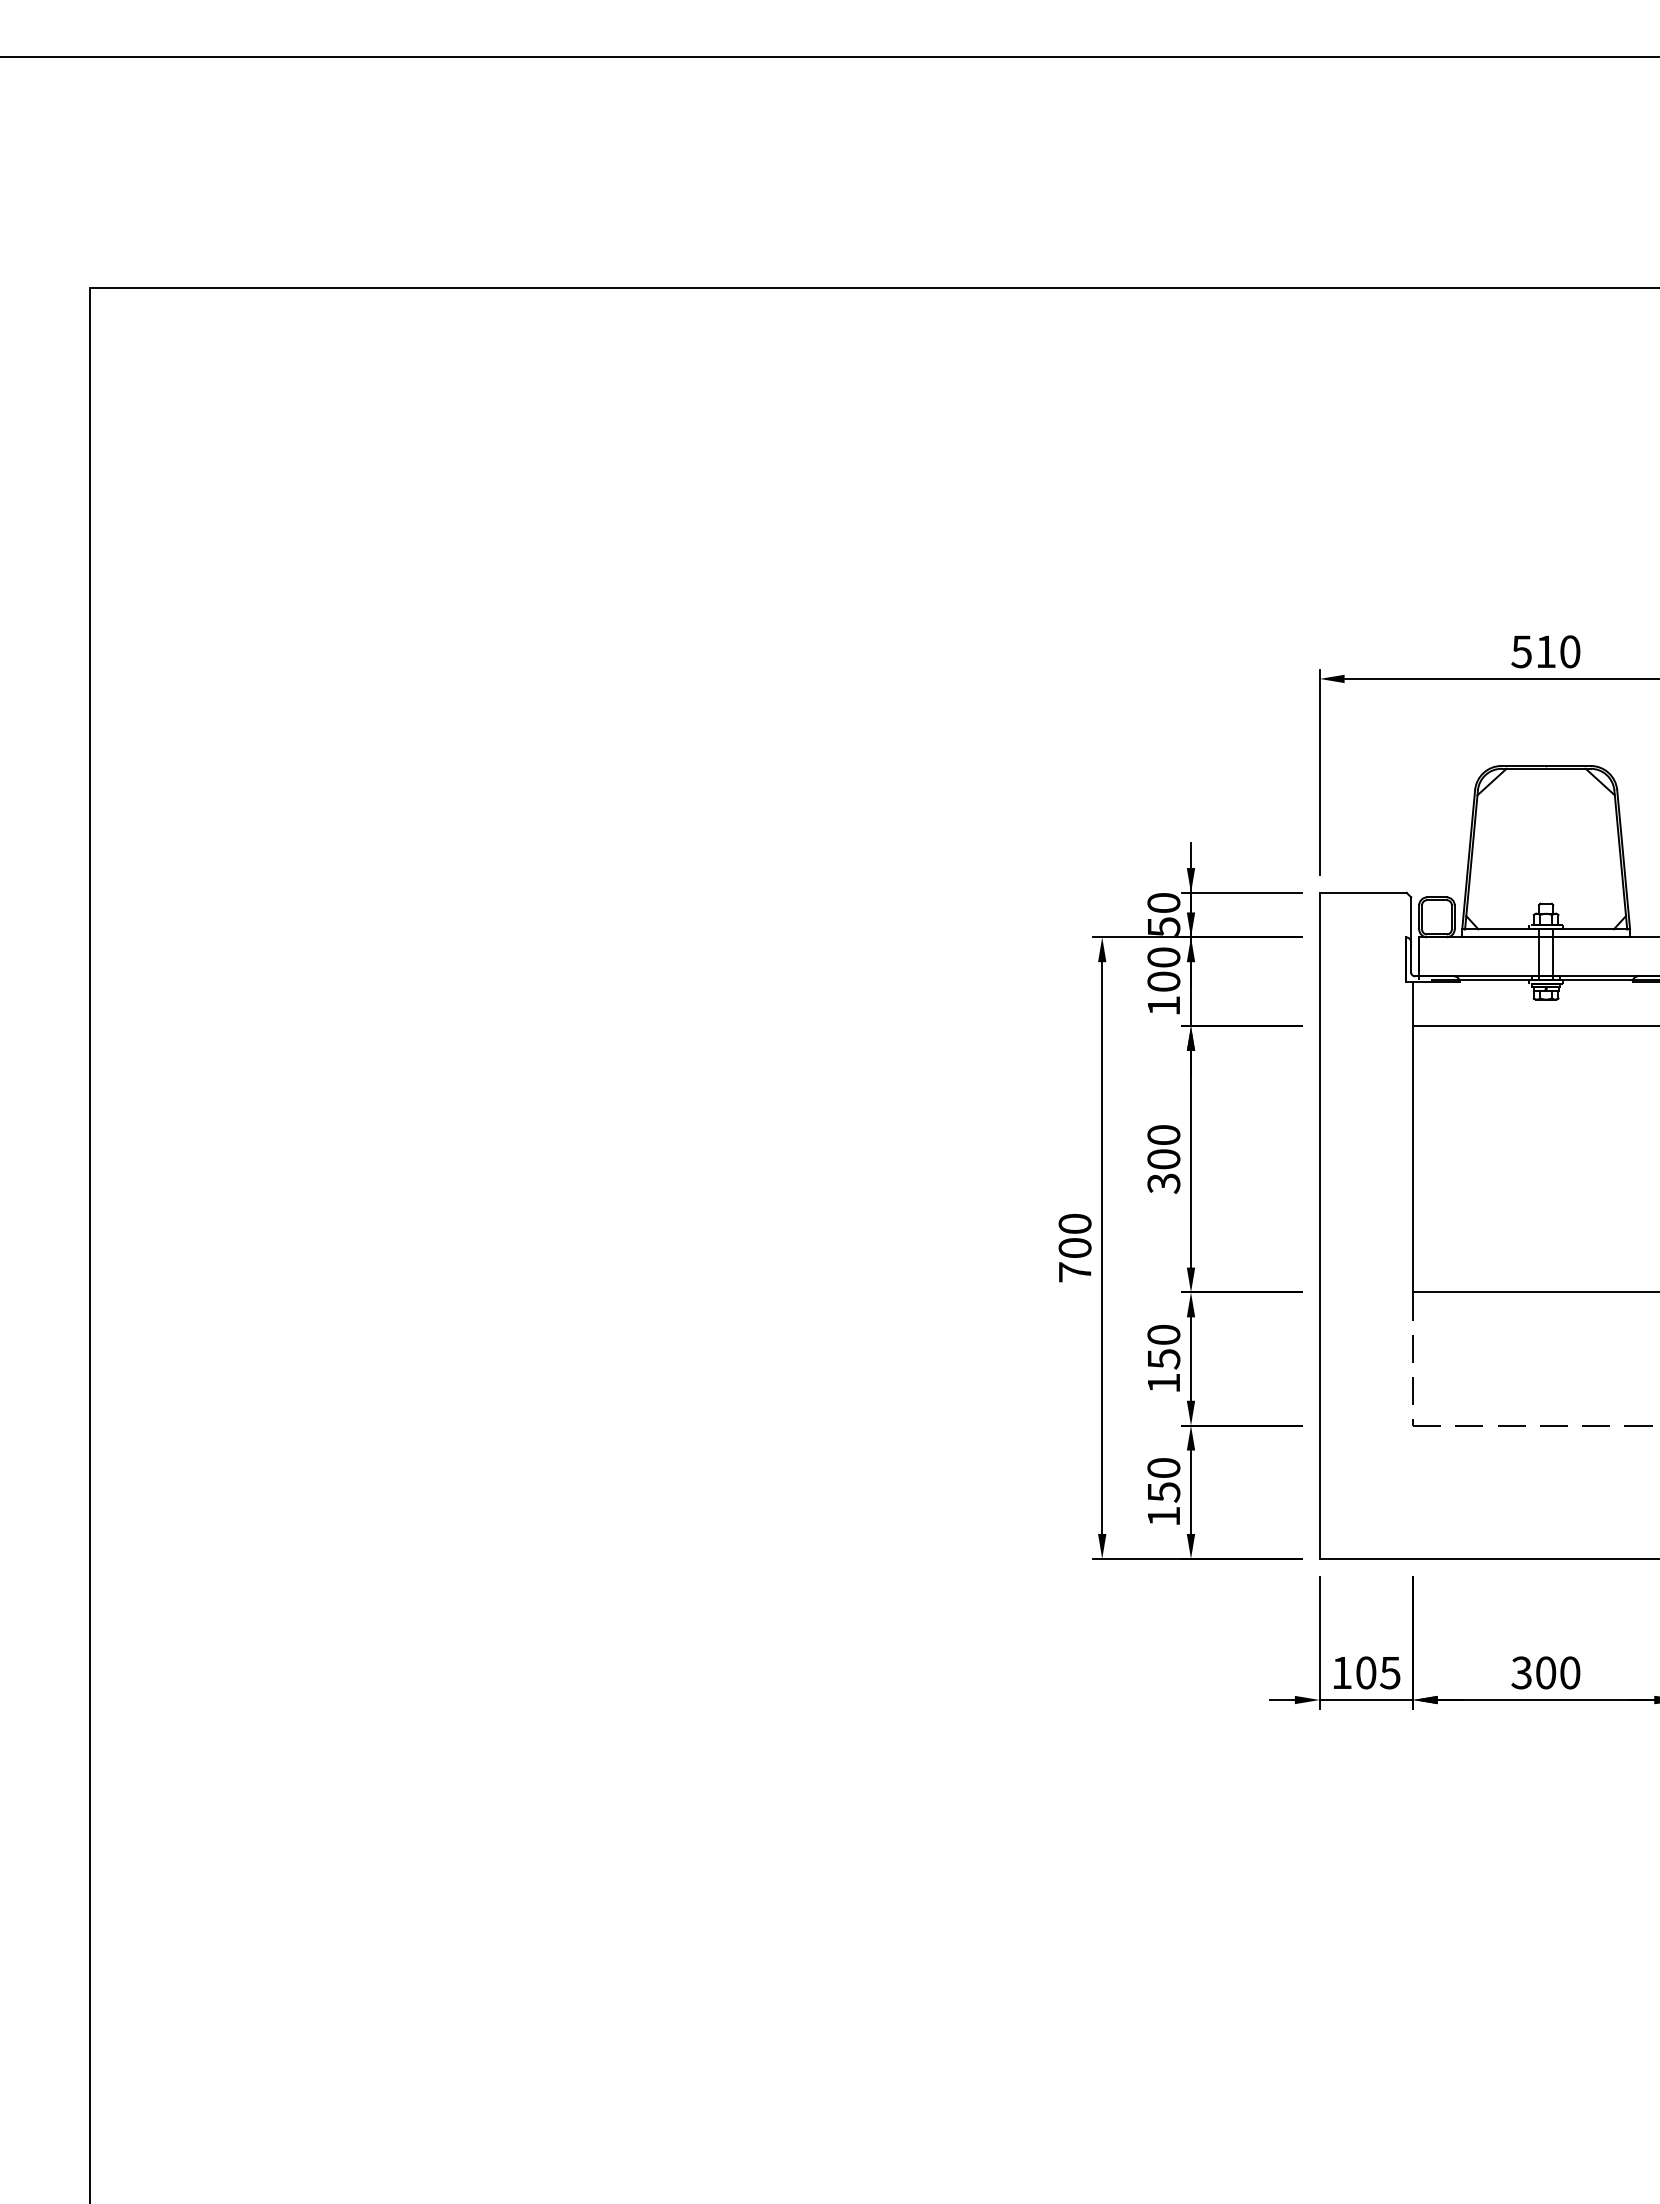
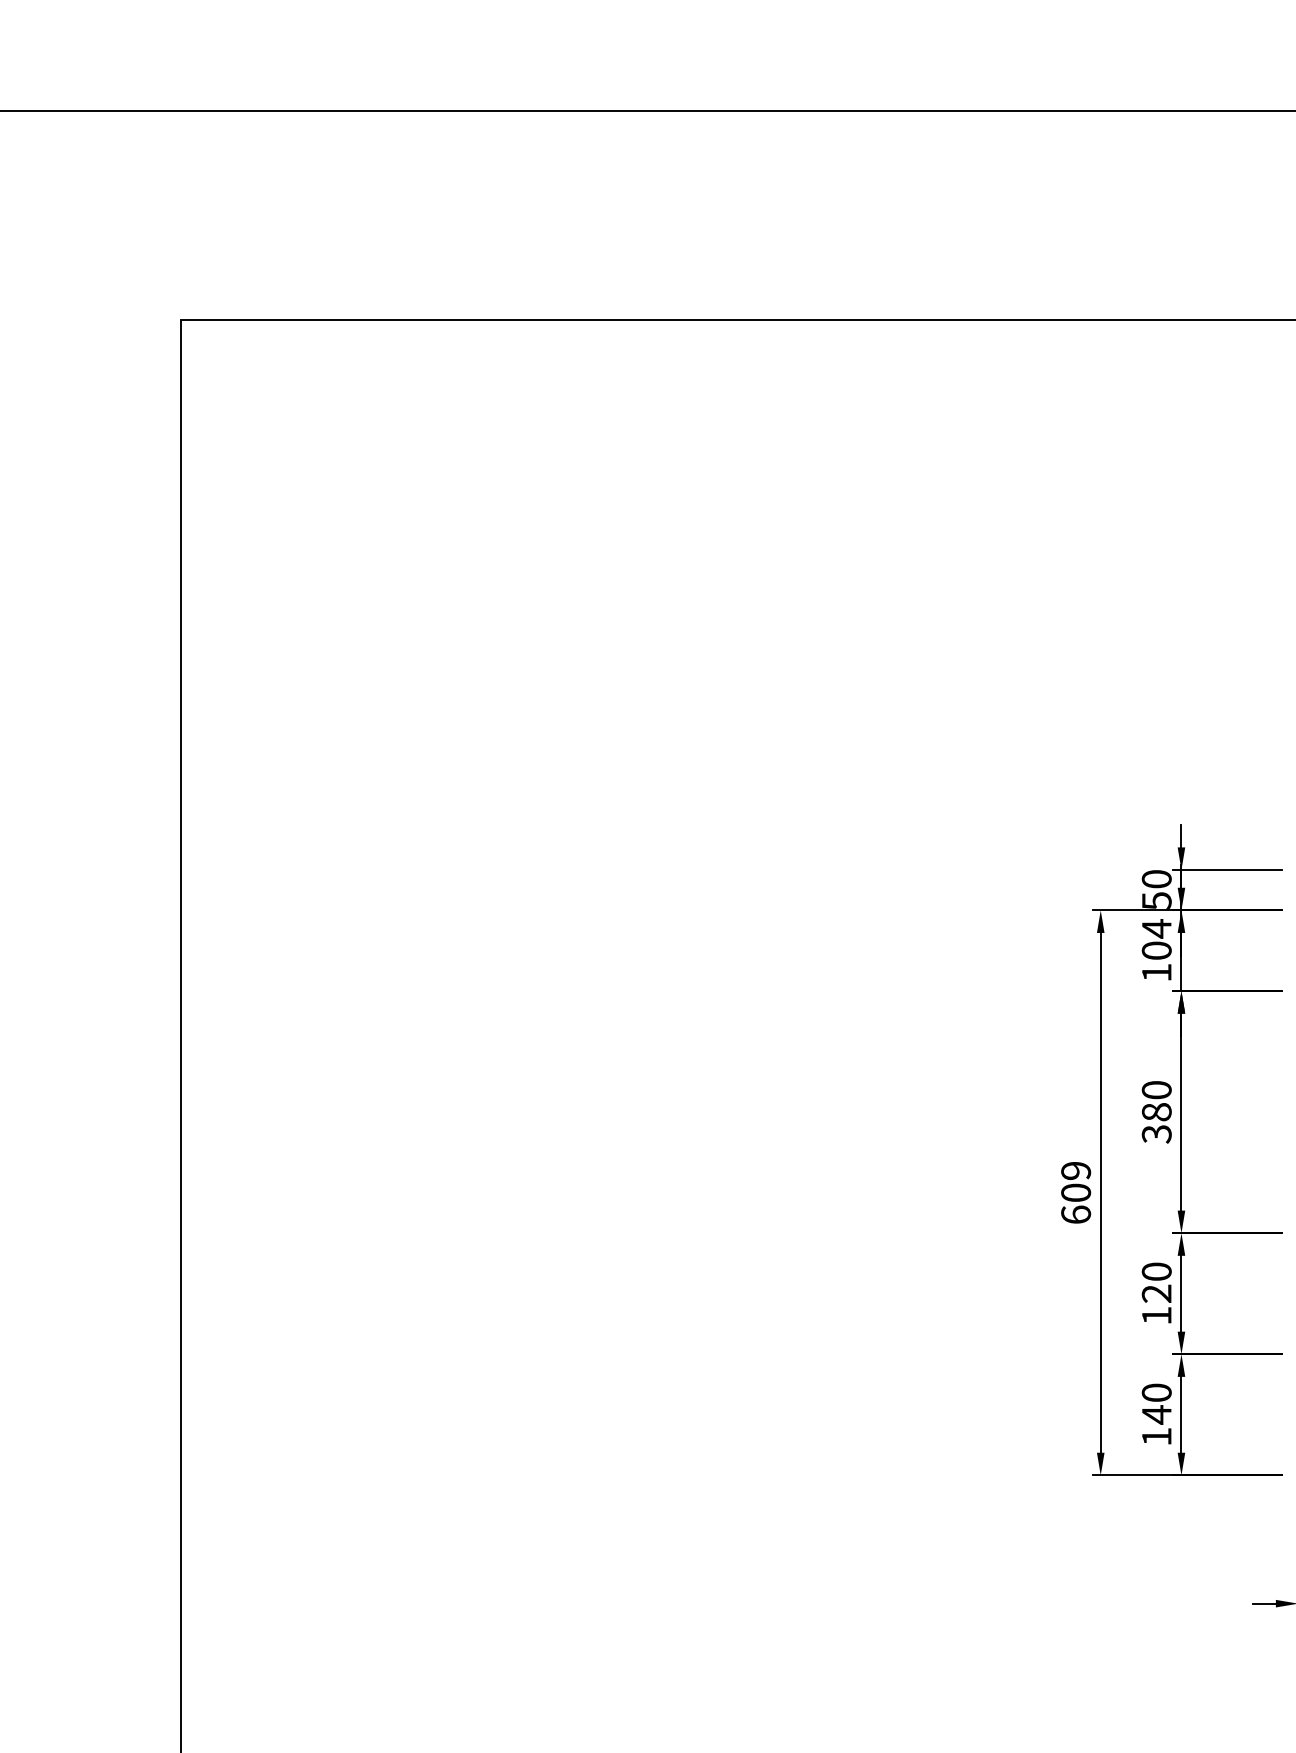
text: (1163, 957) -> (1156, 928), 100 -> 104
text: (1163, 1159) -> (1156, 1112), 300 -> 380
text: (1074, 1248) -> (1075, 1193), 700 -> 609
text: (1163, 1359) -> (1156, 1294), 150 -> 120
text: (1164, 1492) -> (1157, 1415), 150 -> 140

